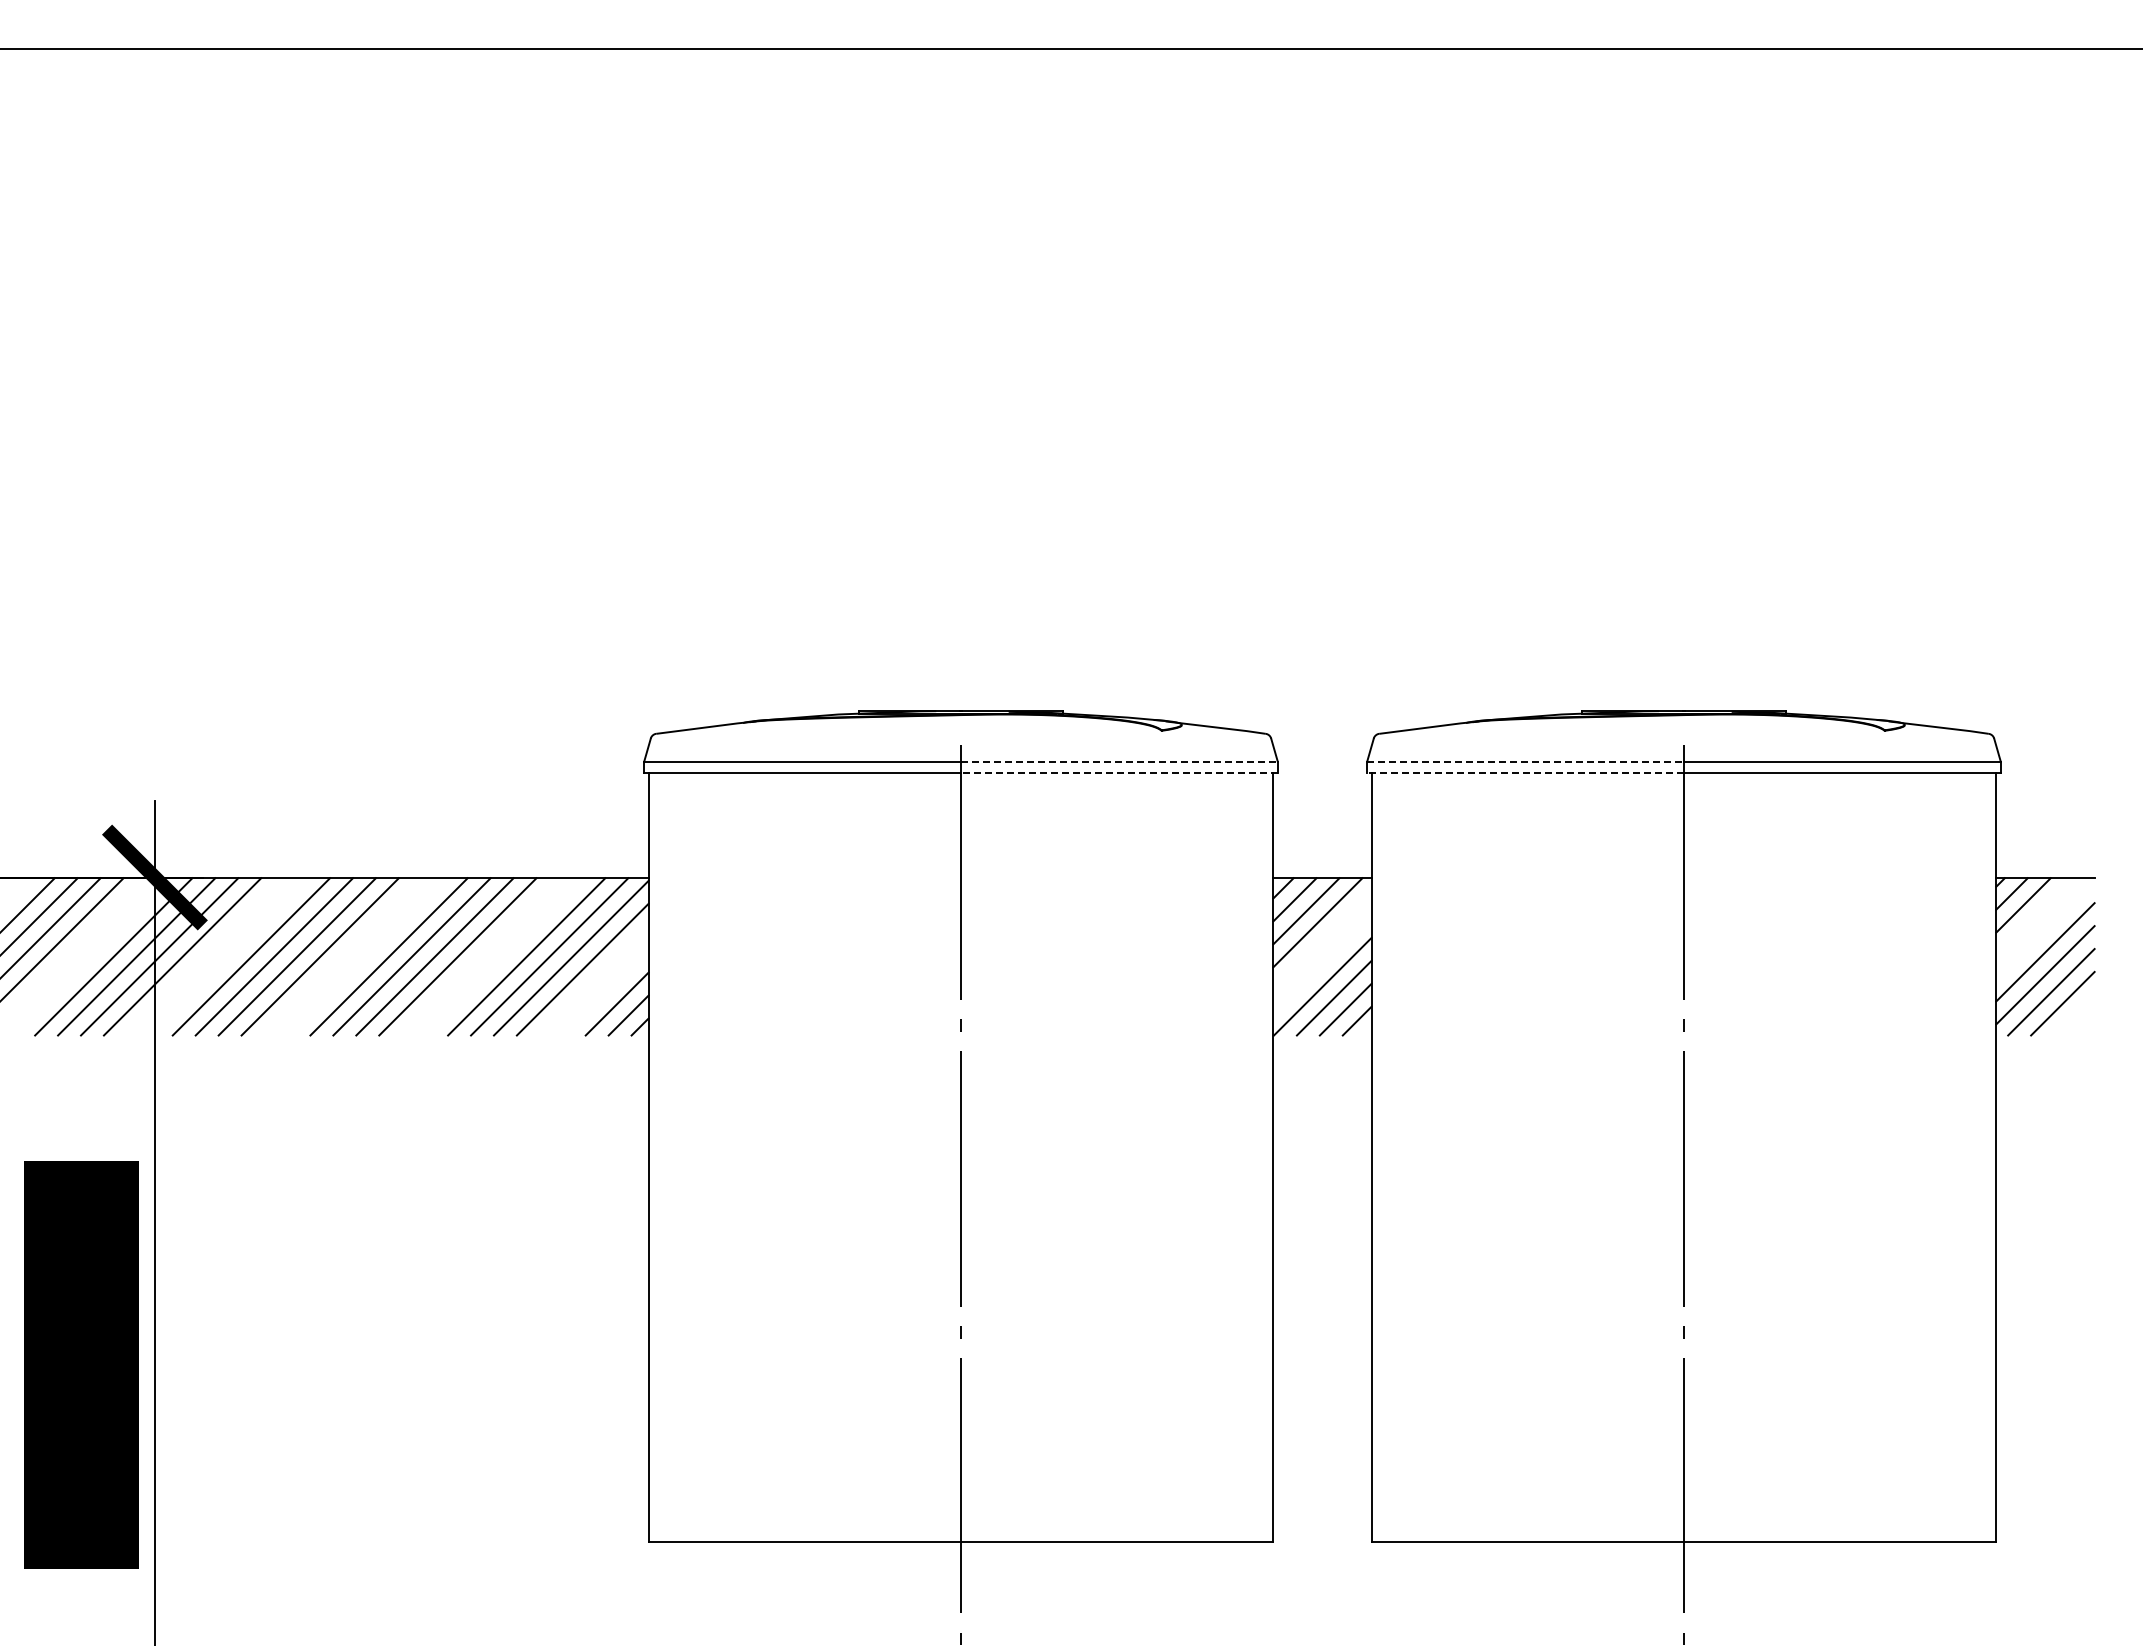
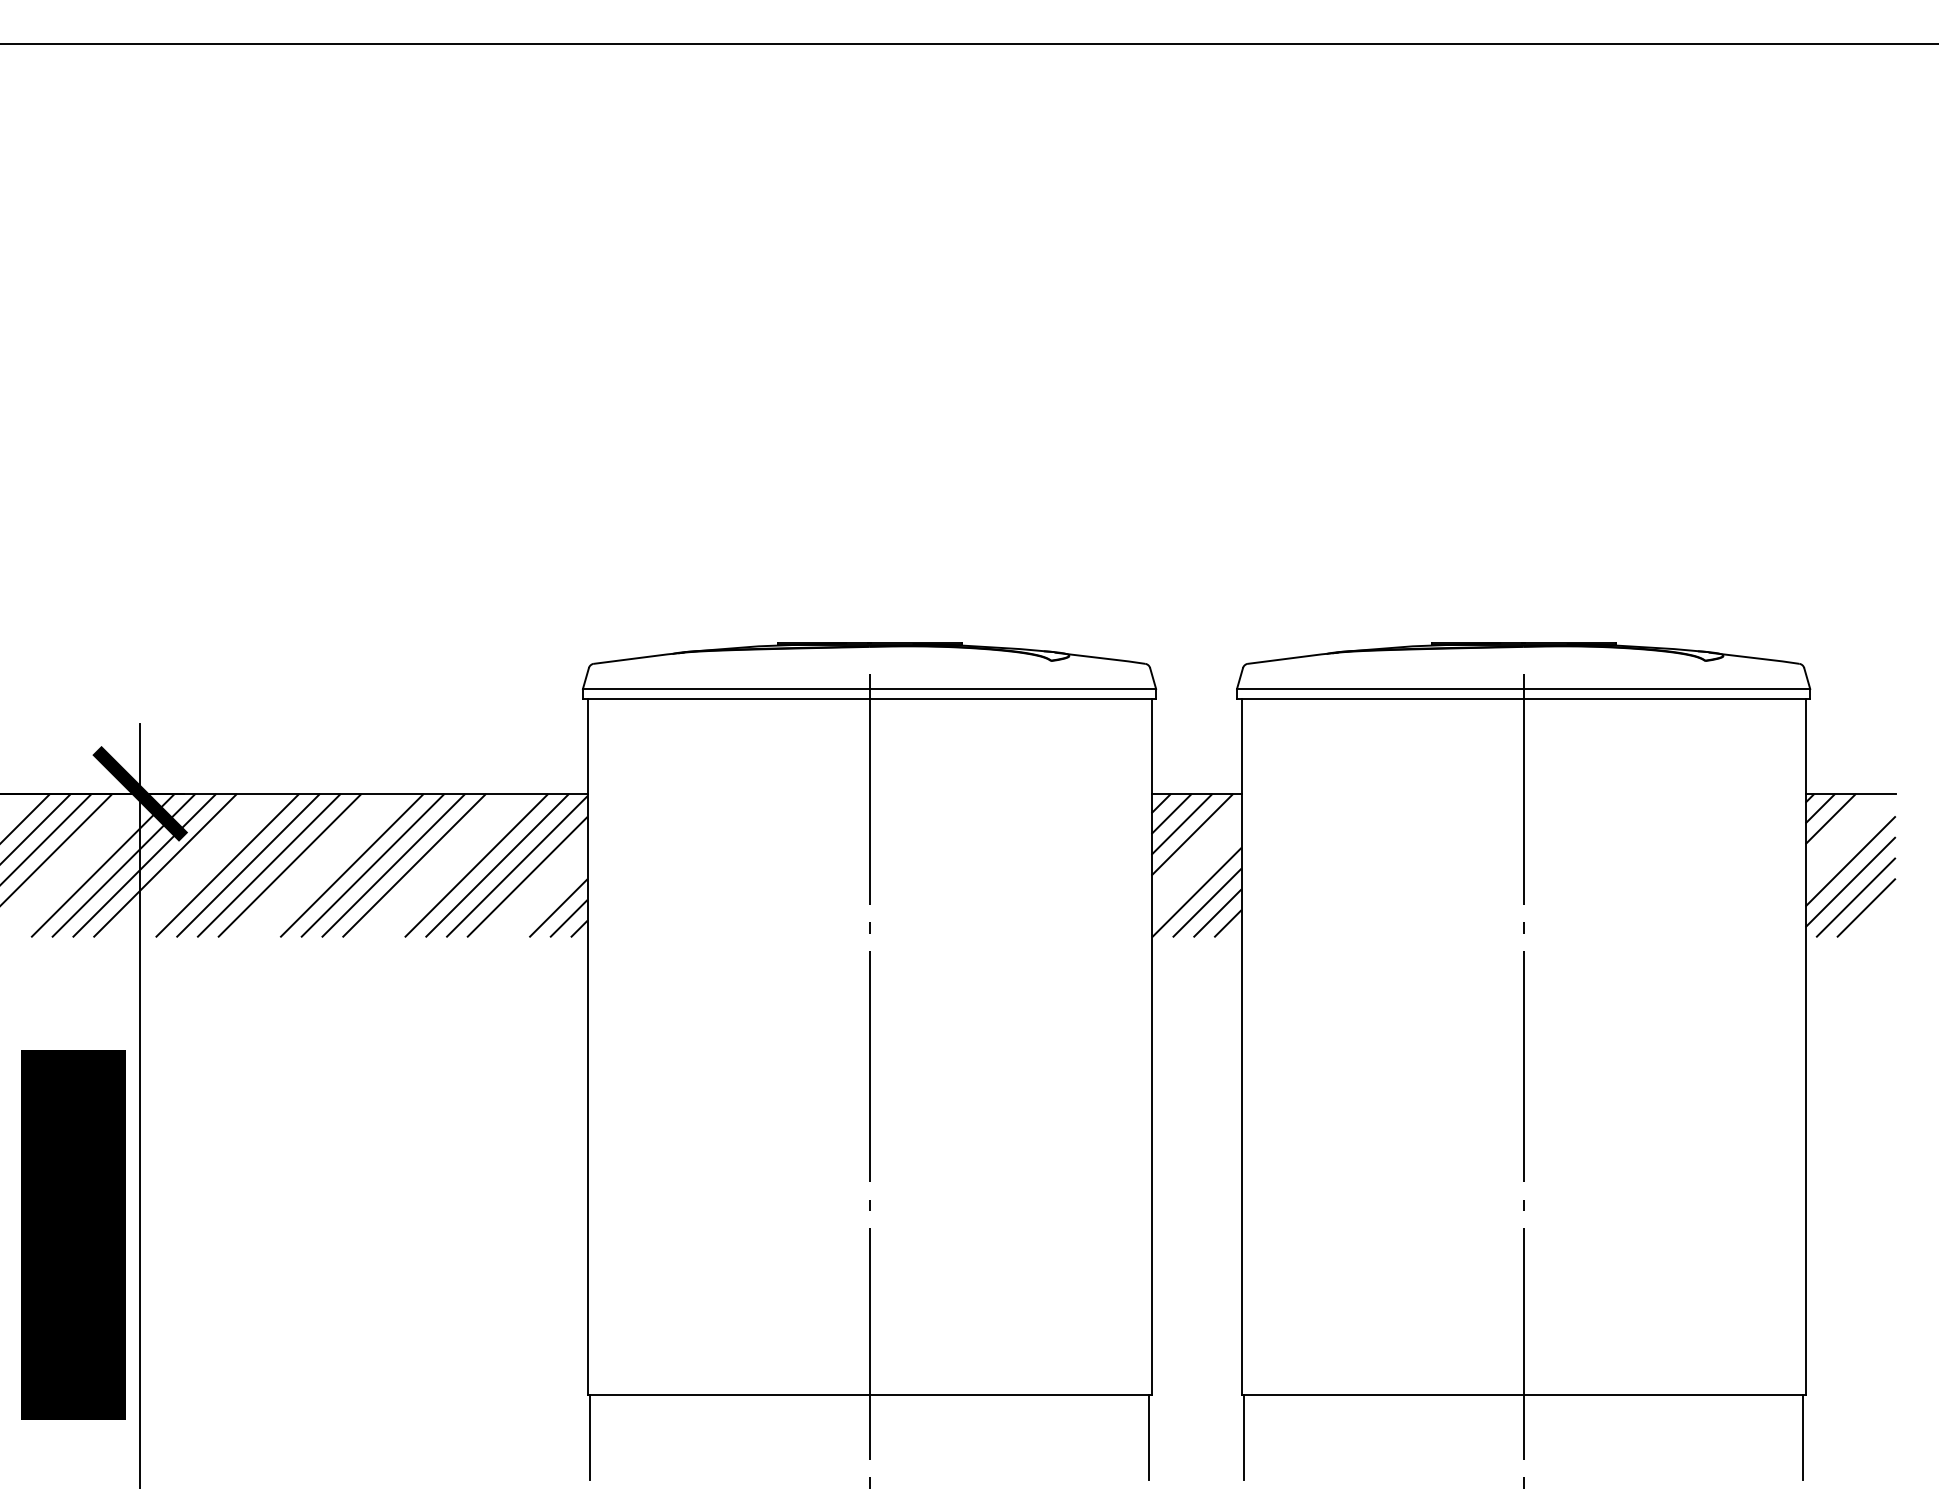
line: (1119, 761) -> (1012, 688), dashed -> solid
line: (1526, 761) -> (1381, 688), dashed -> solid
line: (1118, 772) -> (1012, 698), dashed -> solid
line: (1525, 772) -> (1380, 698), dashed -> solid
line: (651, 1588) -> (589, 1437), added
line: (1270, 1588) -> (1149, 1437), added
line: (1374, 1588) -> (1243, 1437), added
line: (1993, 1588) -> (1803, 1437), added

